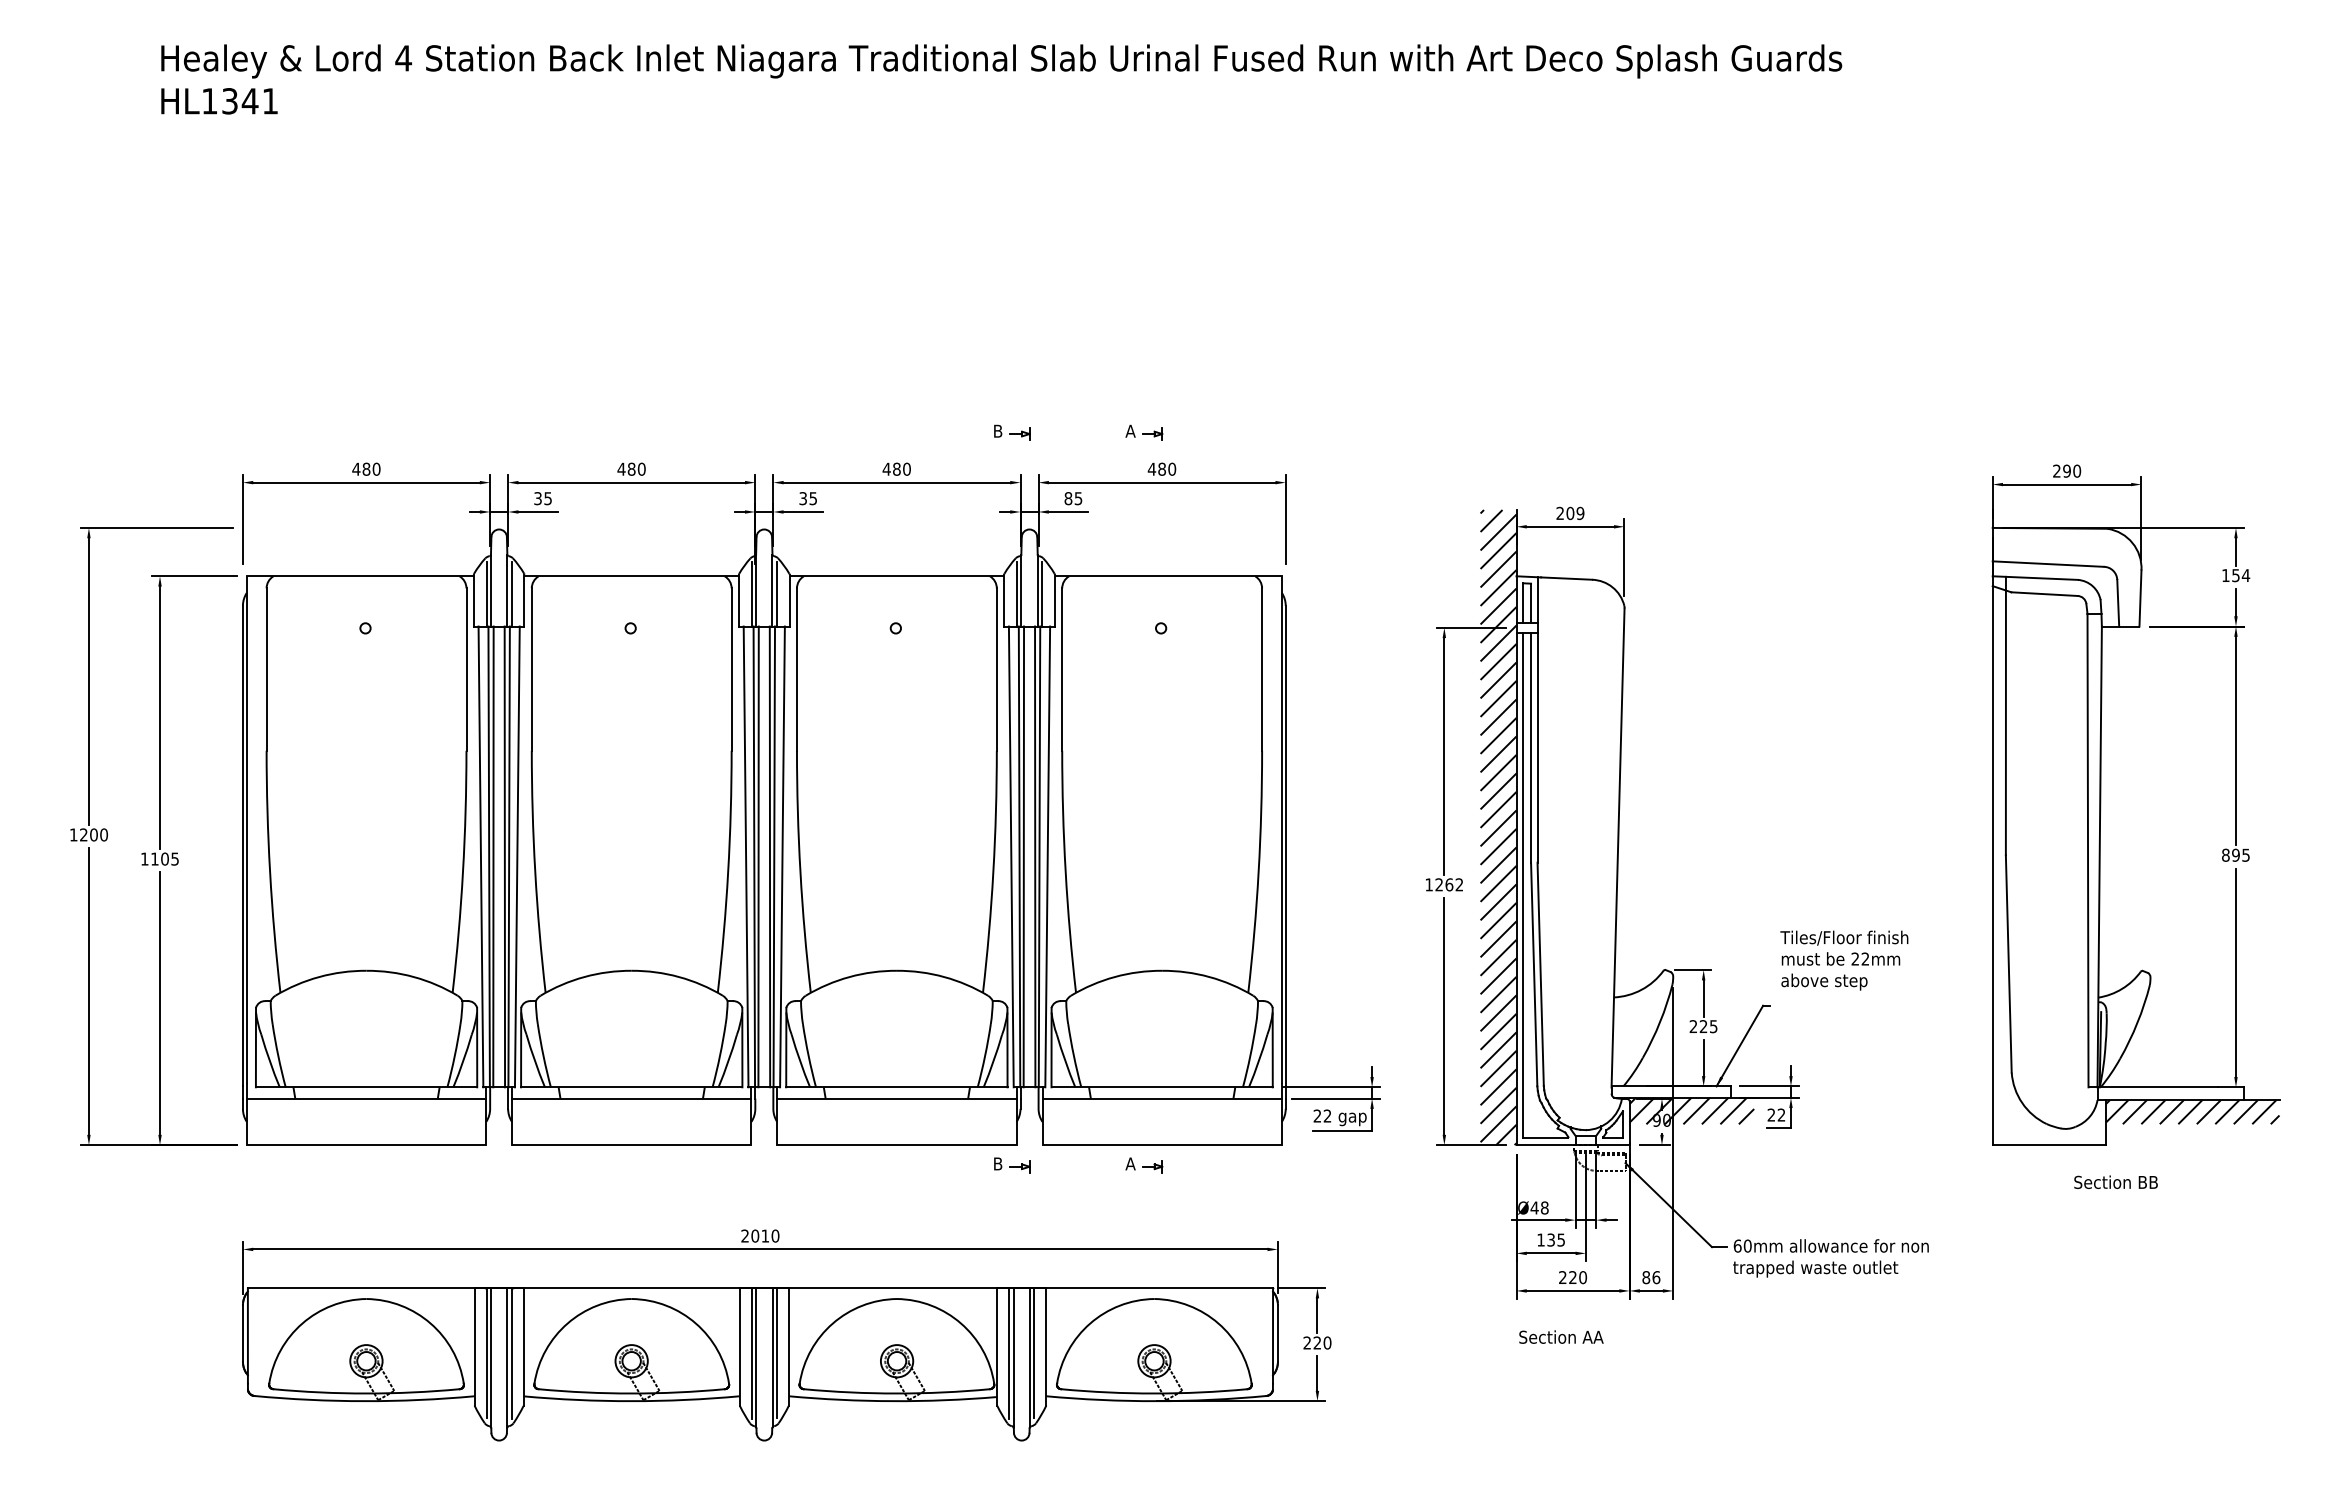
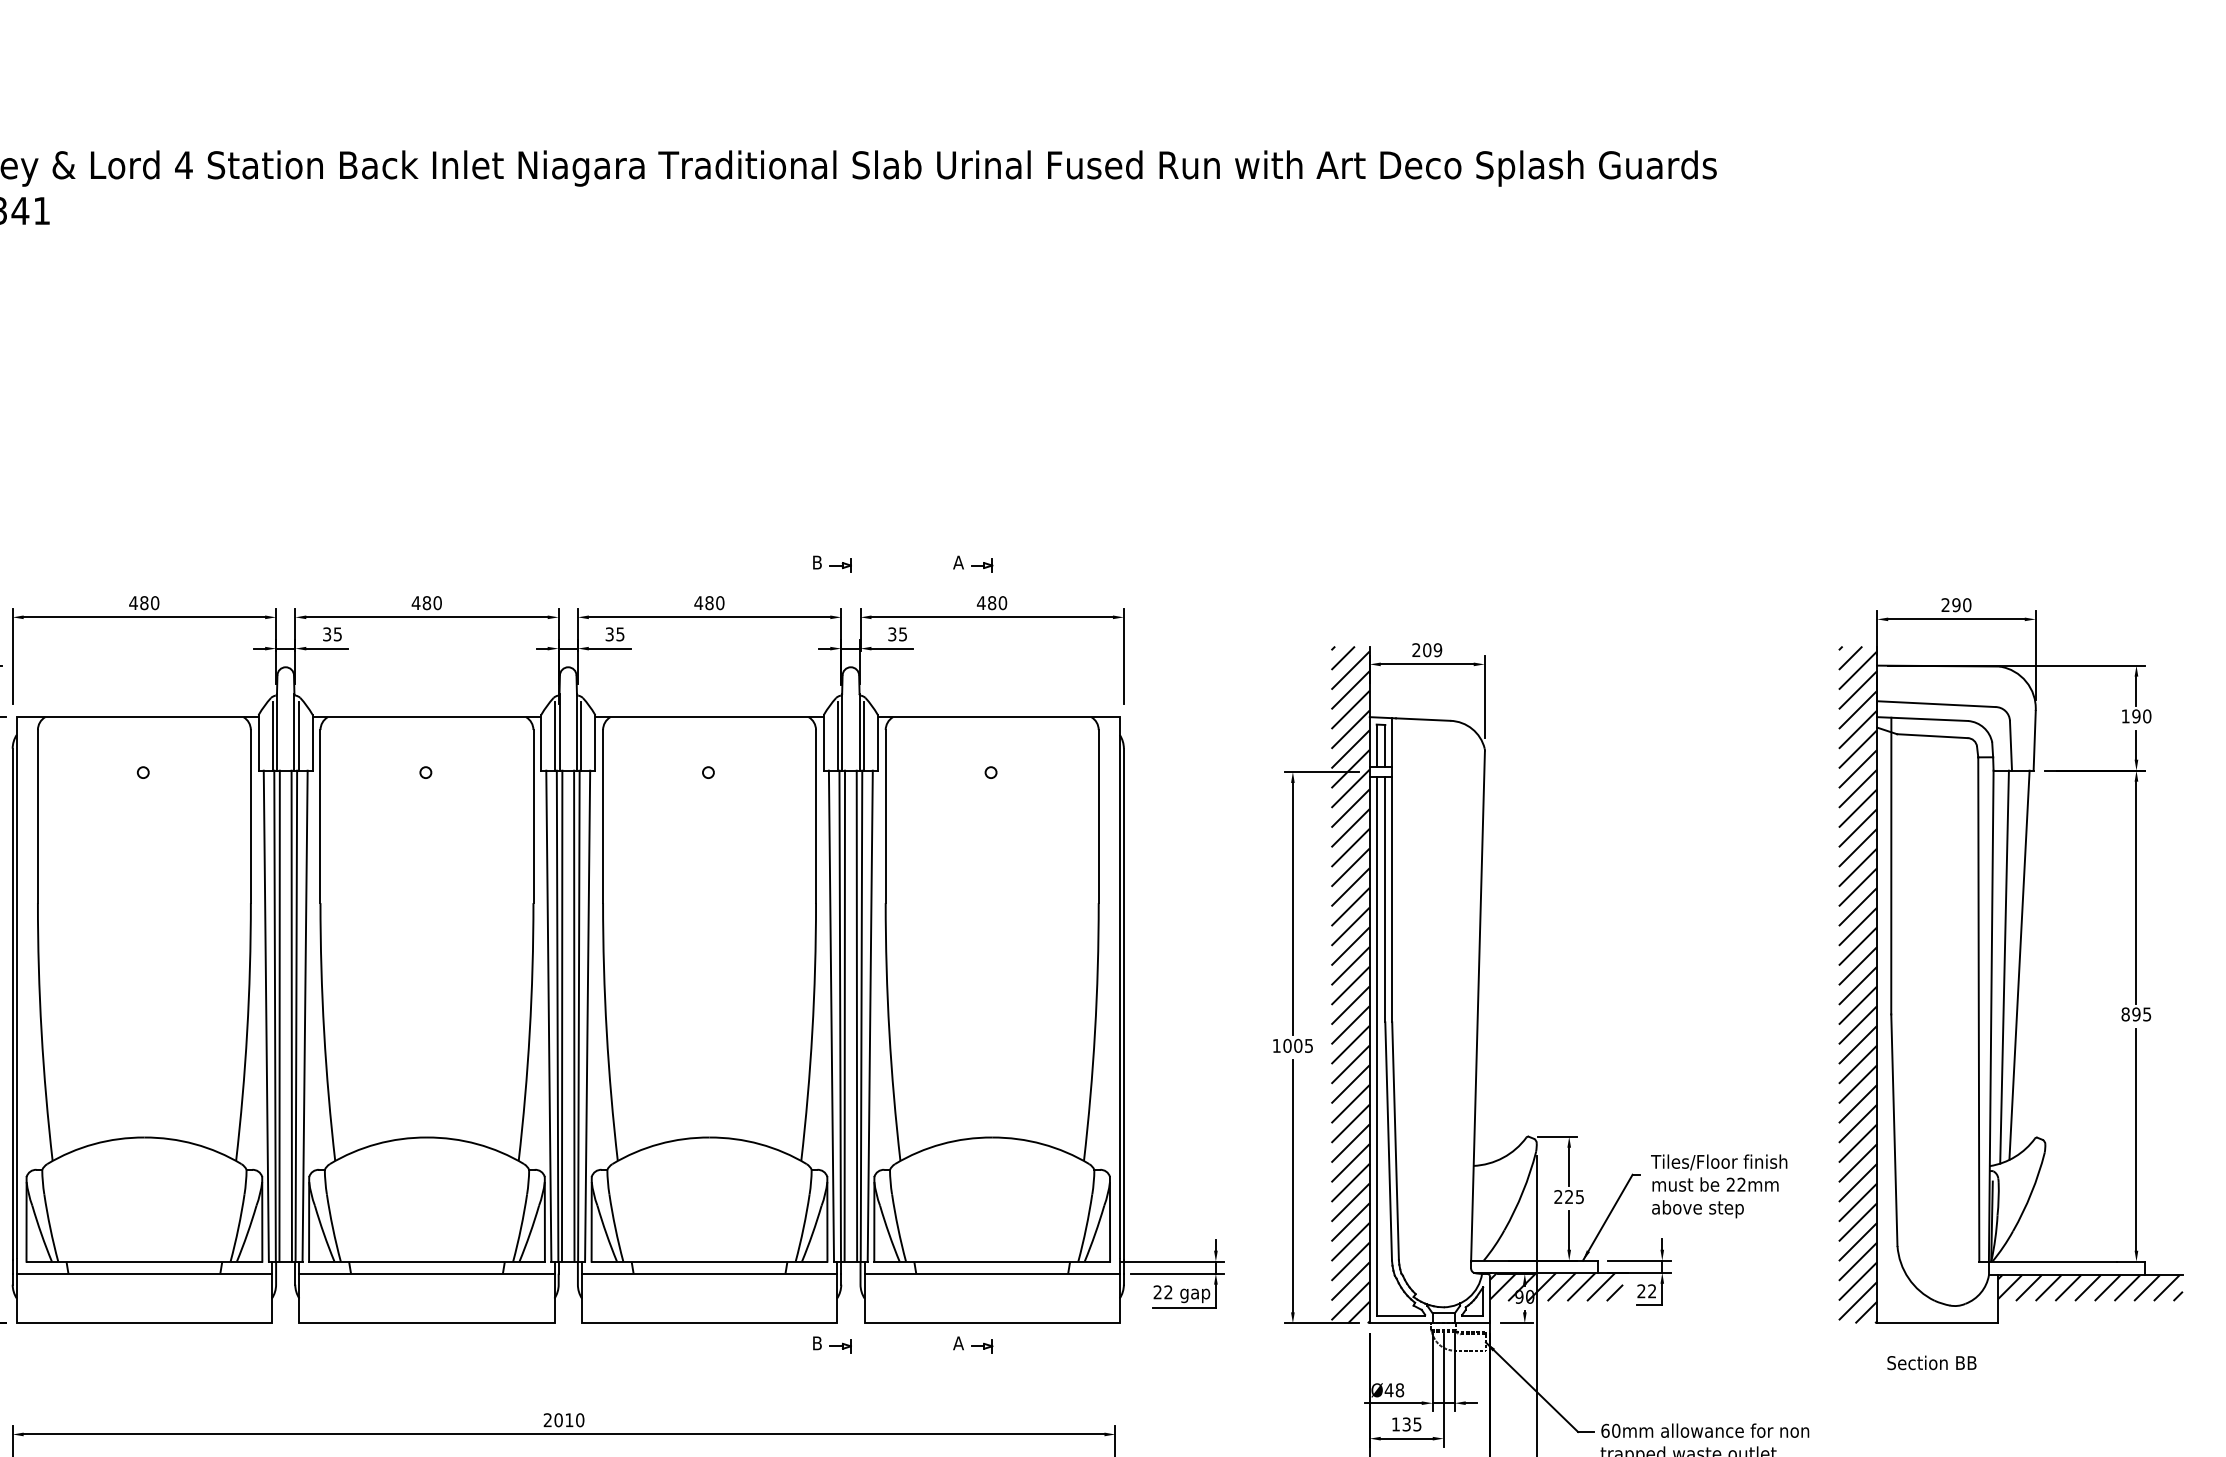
text: (1068, 498) -> (892, 634), 85 -> 35
text: (2241, 575) -> (2142, 716), 154 -> 190
line: (2125, 808) -> (2018, 964), added
line: (2112, 810) -> (2004, 966), added
hatch: (1974, 827) -> (1857, 984), added
text: (1449, 884) -> (1298, 1045), 1262 -> 1005
text: (1844, 960) -> (1719, 1186), moved
text: (2115, 1181) -> (1931, 1362), moved

